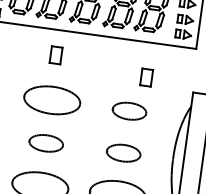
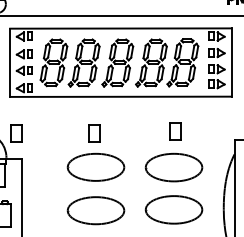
part: (55, 55) -> (94, 133), moved
part: (146, 77) -> (175, 131), moved
part: (128, 111) -> (173, 167), size x1.67
part: (45, 143) -> (95, 210), size x1.67
part: (123, 152) -> (173, 209), size x1.67

